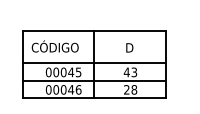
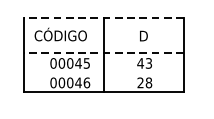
line: (94, 31) -> (104, 17), solid -> dashed
line: (94, 63) -> (104, 53), solid -> dashed
line: (93, 80) -> (103, 72), removed

